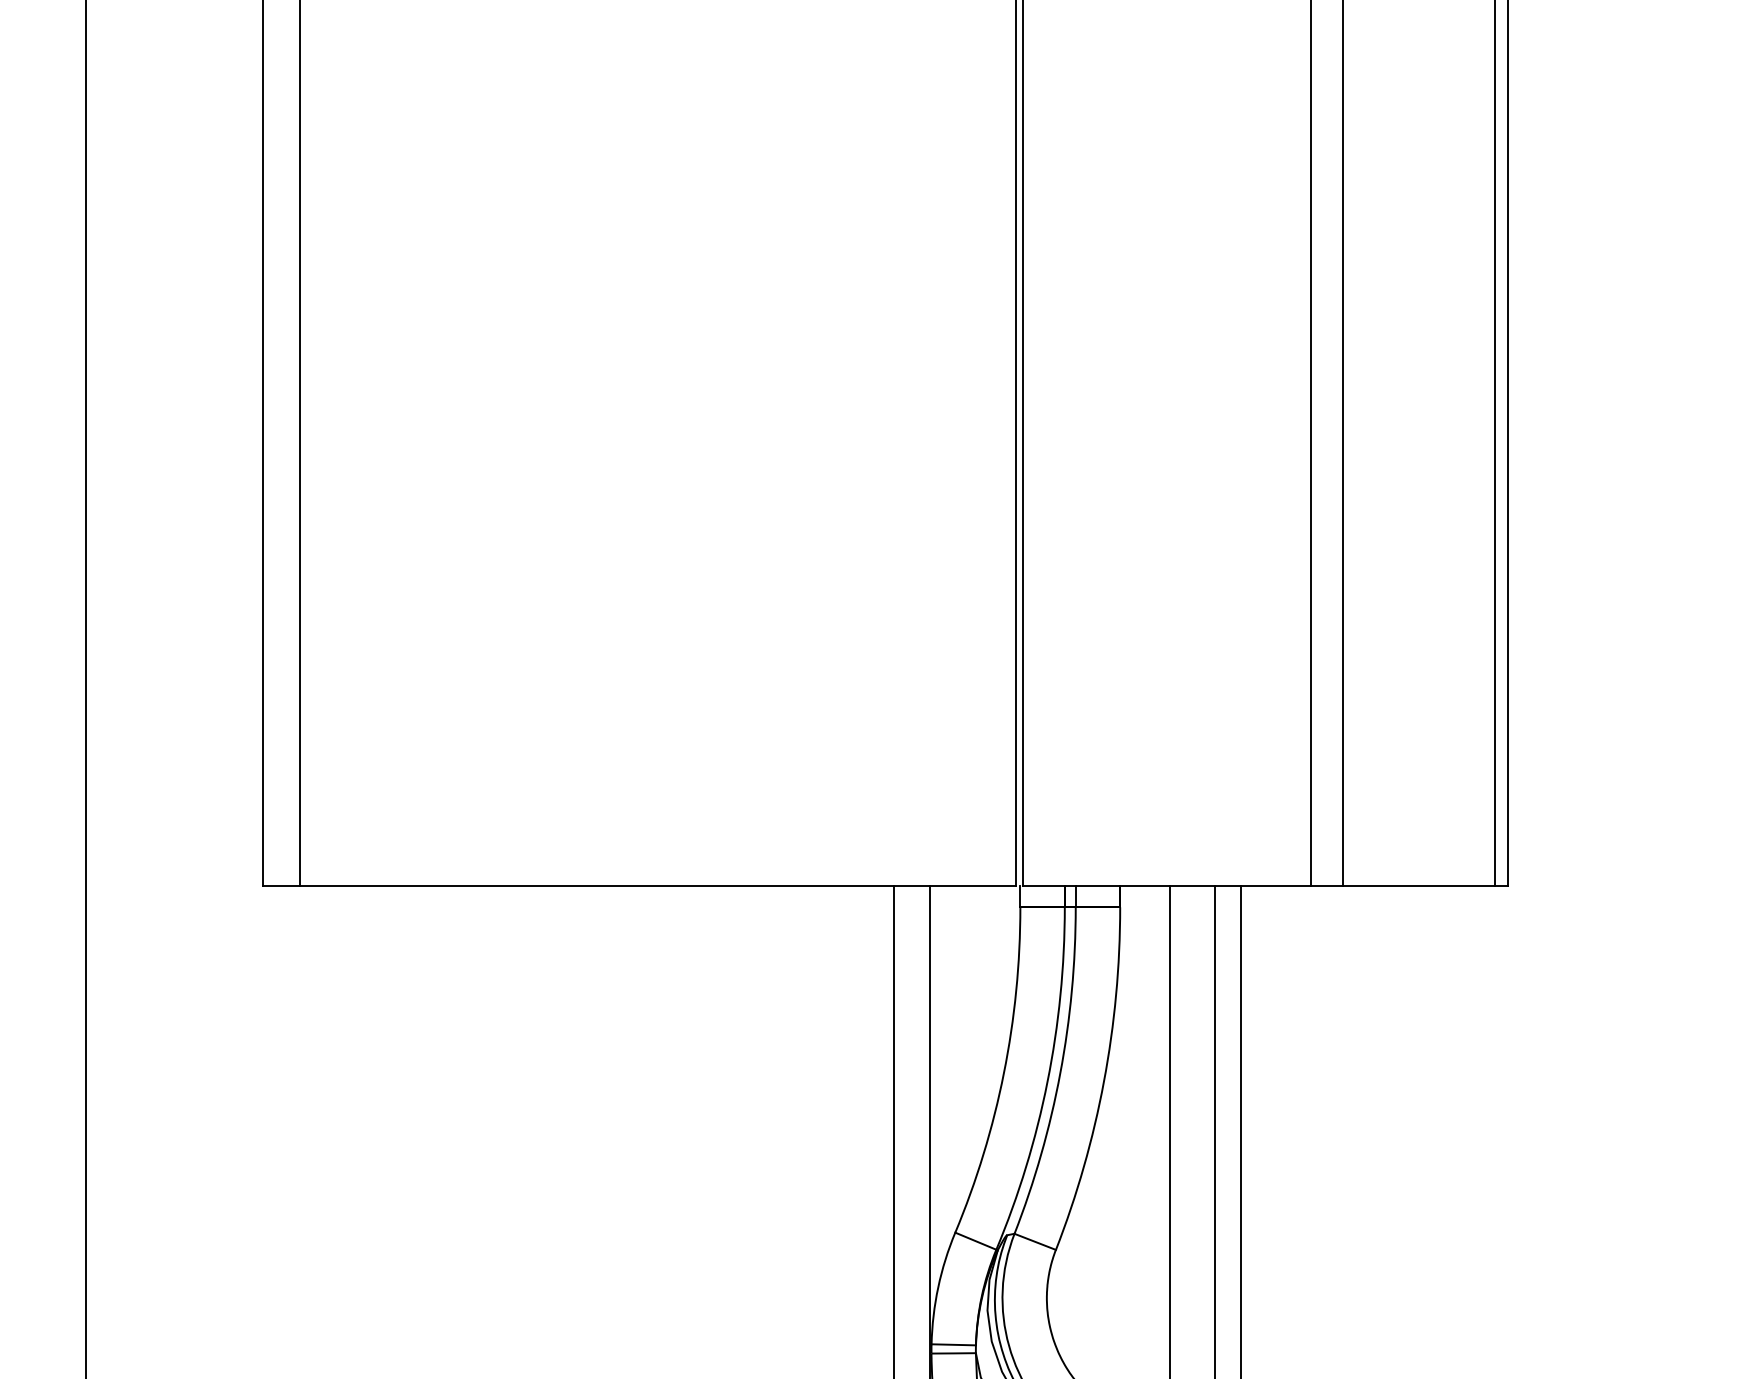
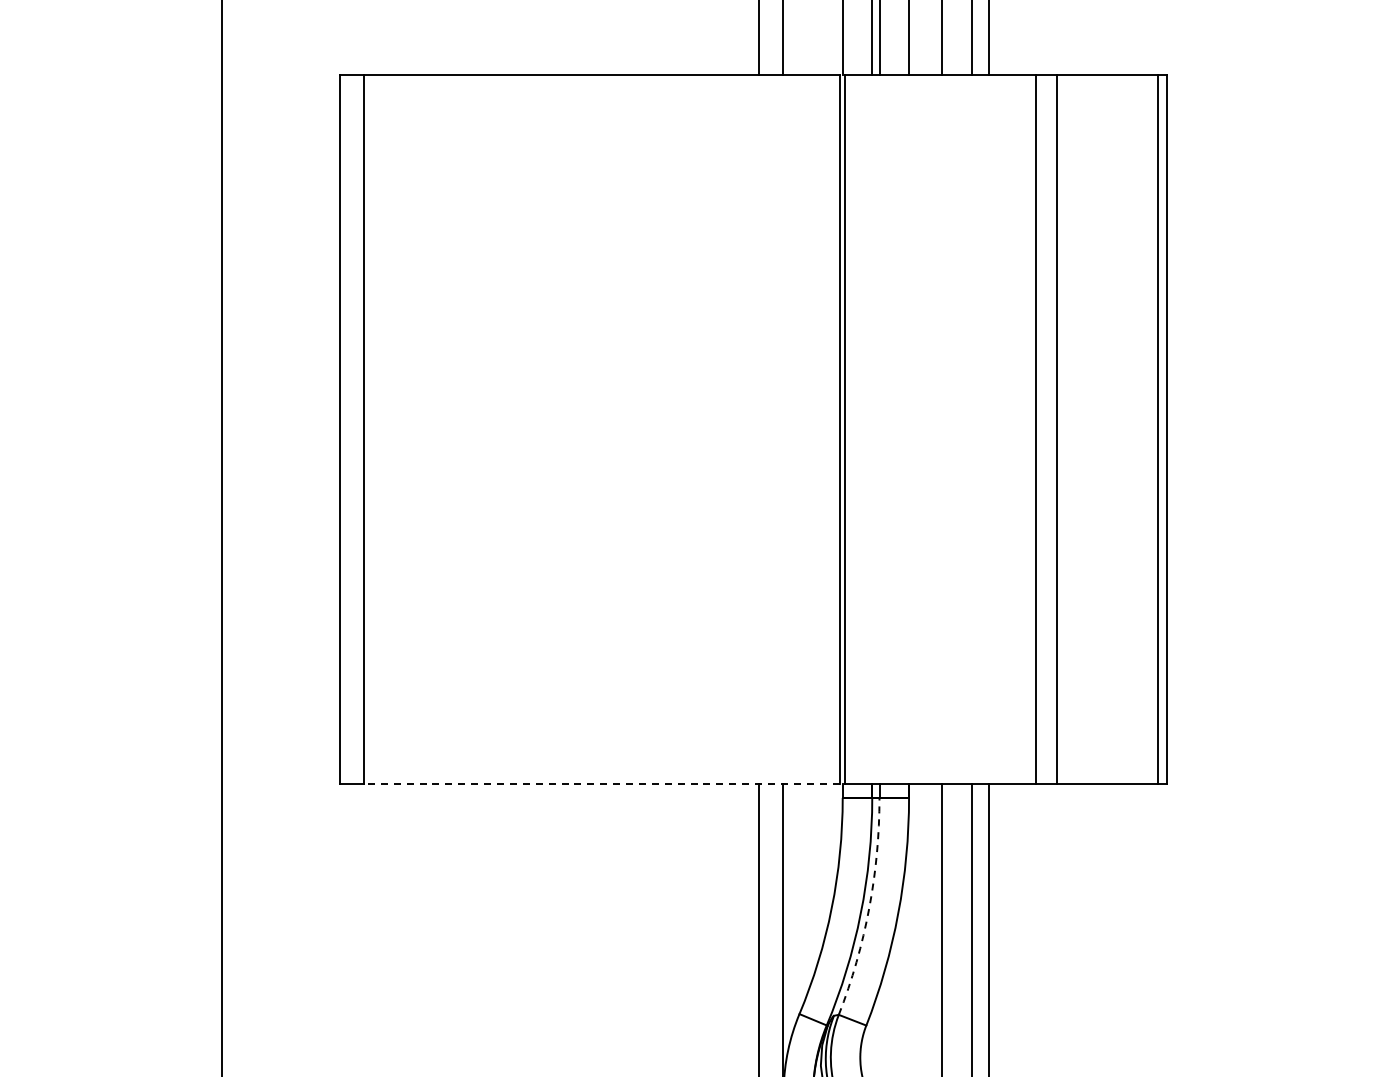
line: (657, 885) -> (601, 783), solid -> dashed
arc: (1060, 1073) -> (869, 908), solid -> dashed

